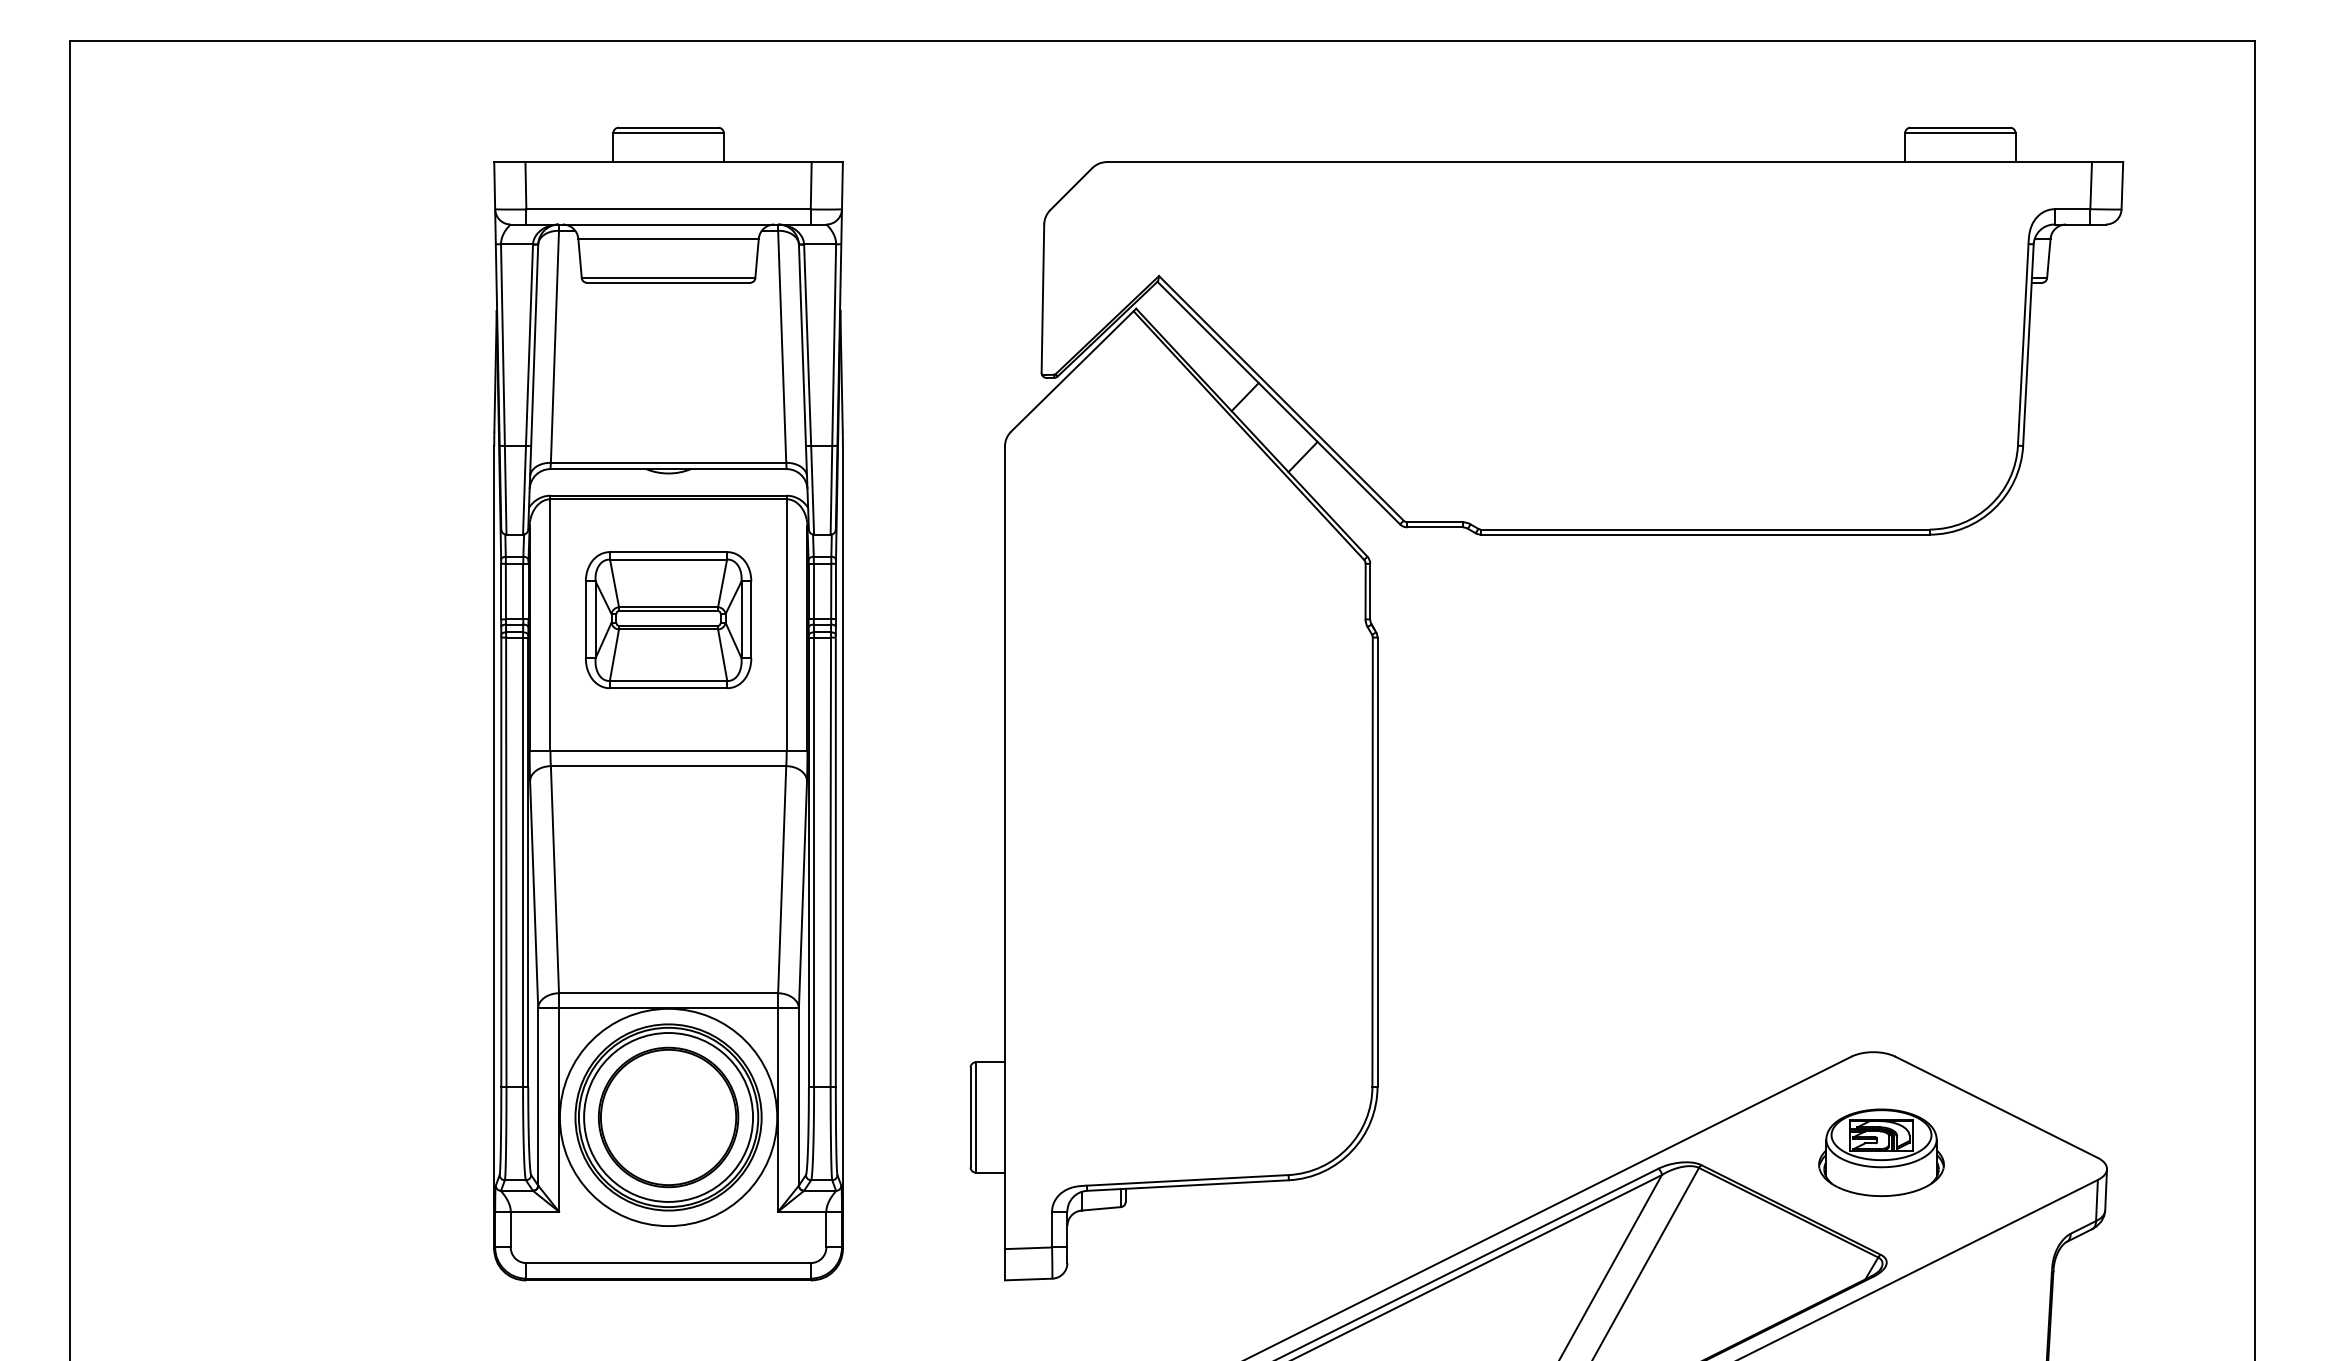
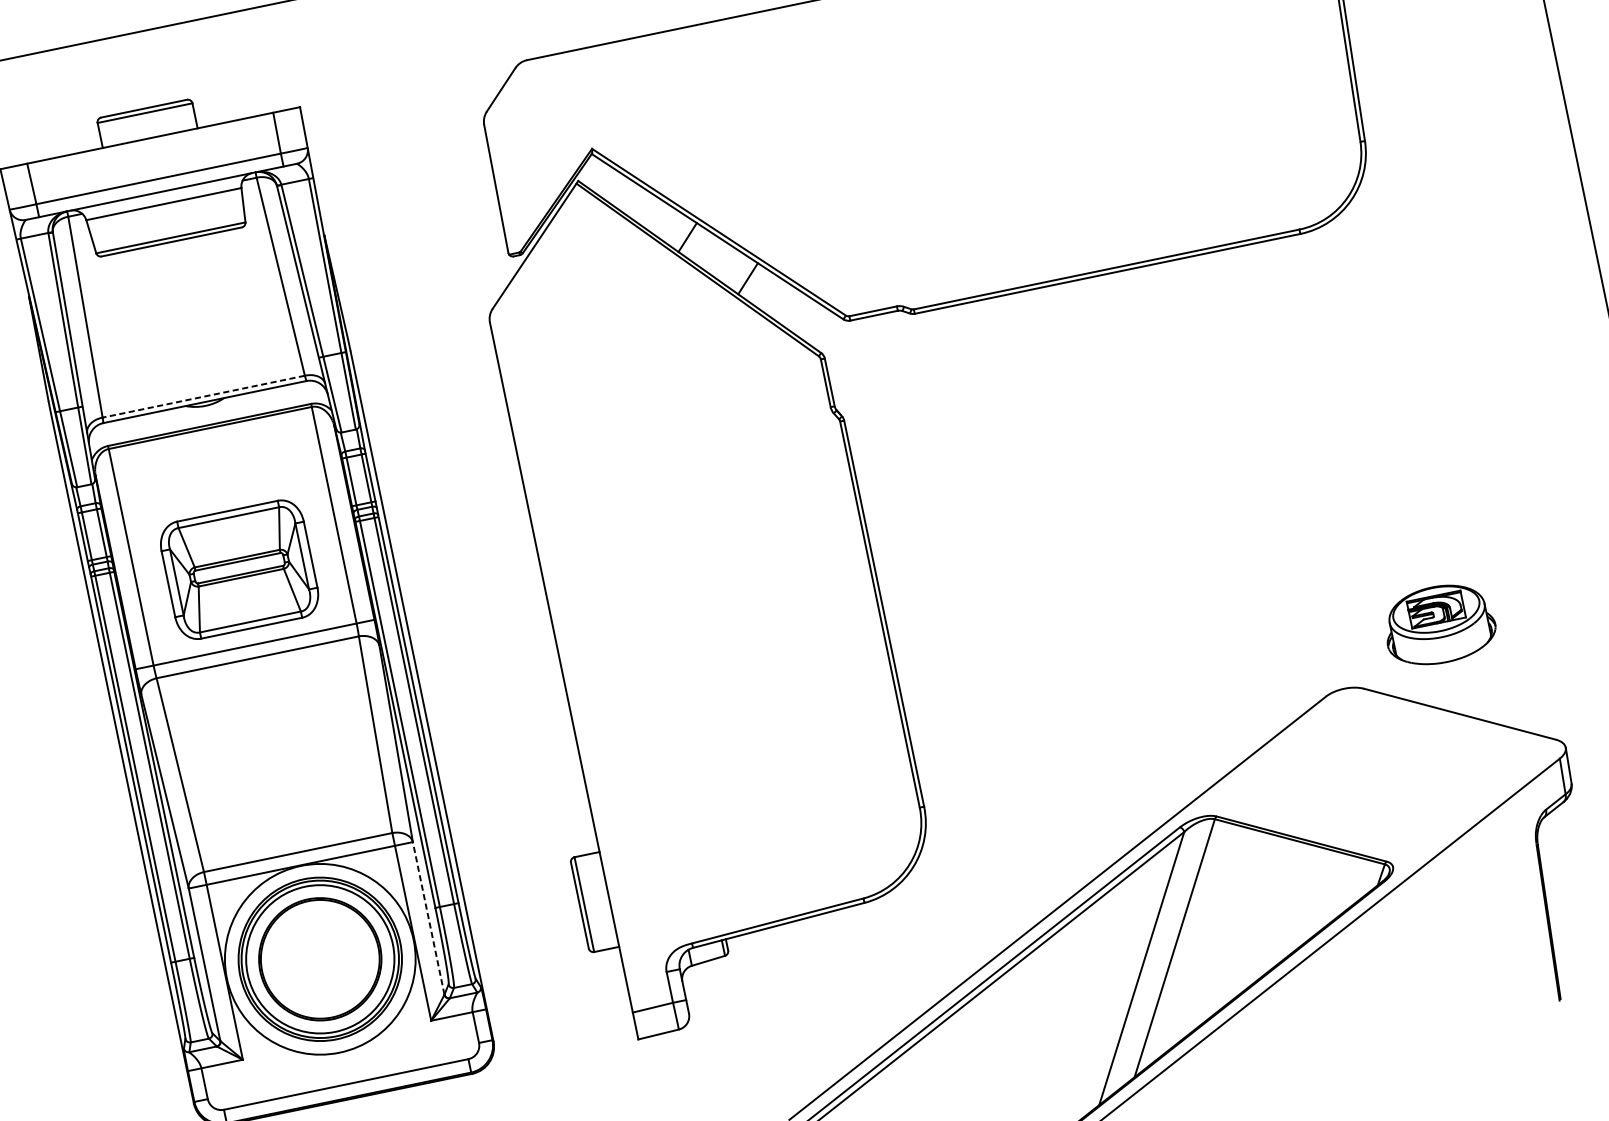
line: (668, 462) -> (203, 396), solid -> dashed
part: (668, 620) -> (239, 570), moved
line: (798, 1096) -> (428, 918), solid -> dashed
part: (1881, 1152) -> (1439, 624), moved

